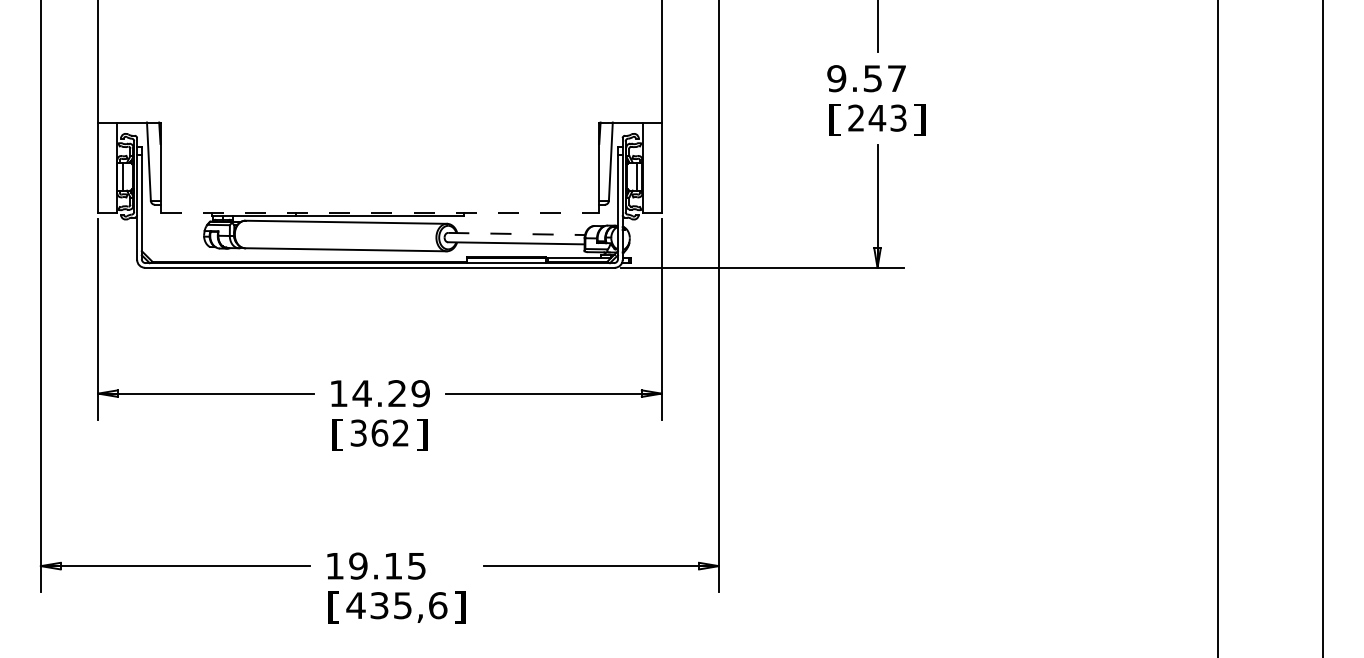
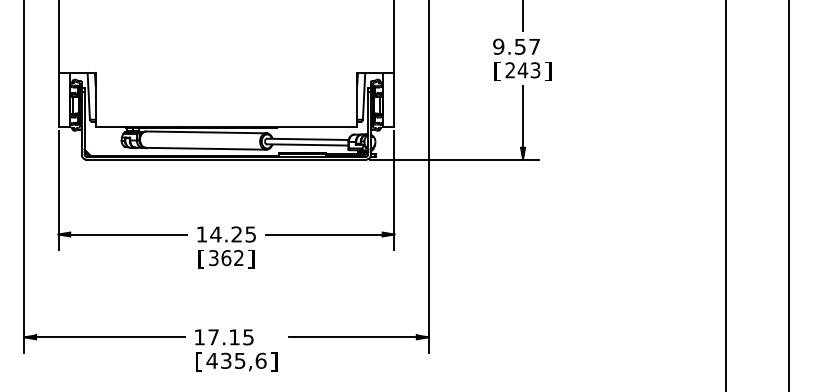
line: (379, 212) -> (226, 126), dashed -> solid
line: (515, 234) -> (307, 139), dashed -> solid
text: (420, 393) -> (250, 234), 14.29 -> 14.25
text: (358, 566) -> (213, 337), 19.15 -> 17.15

